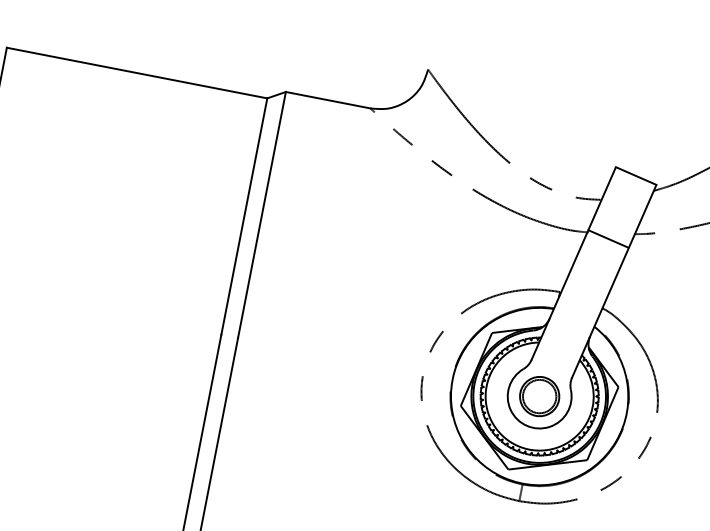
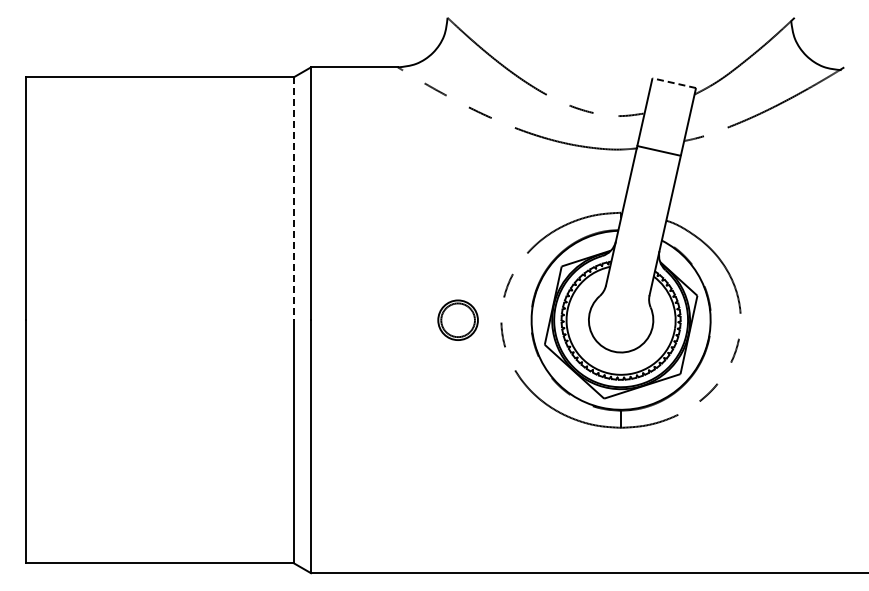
line: (635, 176) -> (673, 83), solid -> dashed
line: (243, 217) -> (293, 199), solid -> dashed
part: (539, 395) -> (457, 319), moved

